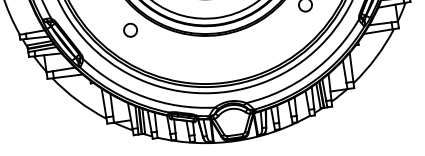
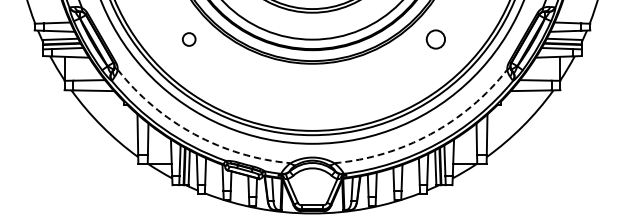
circle: (130, 30) -> (189, 39), size x0.7
arc: (311, 72) -> (430, 134), solid -> dashed
arc: (144, 97) -> (194, 134), solid -> dashed

